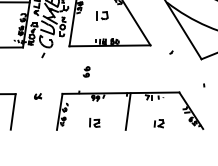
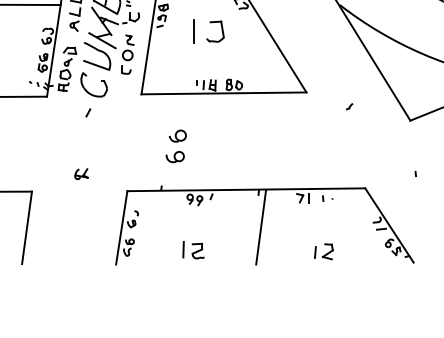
part: (102, 15) -> (208, 31), size x1.4
part: (86, 71) -> (176, 145), size x1.6
part: (38, 96) -> (82, 174), moved

